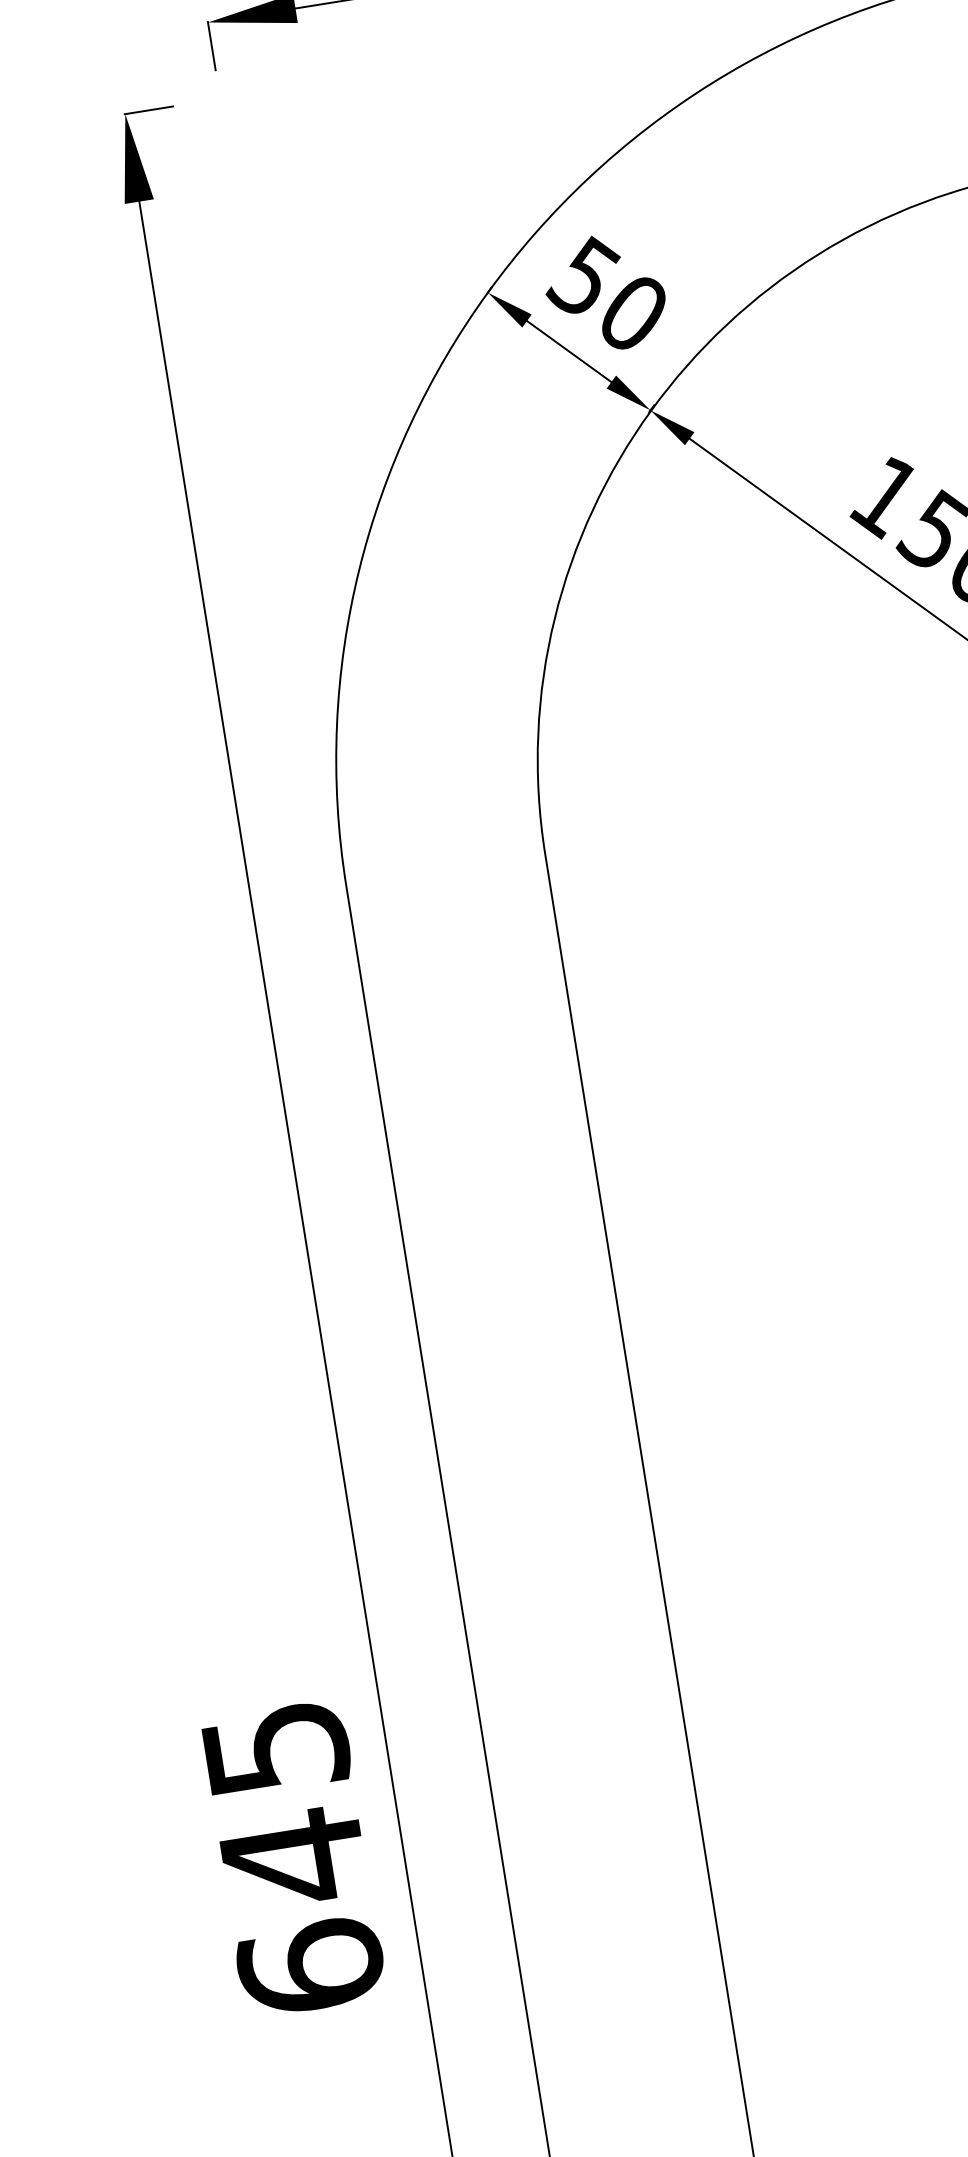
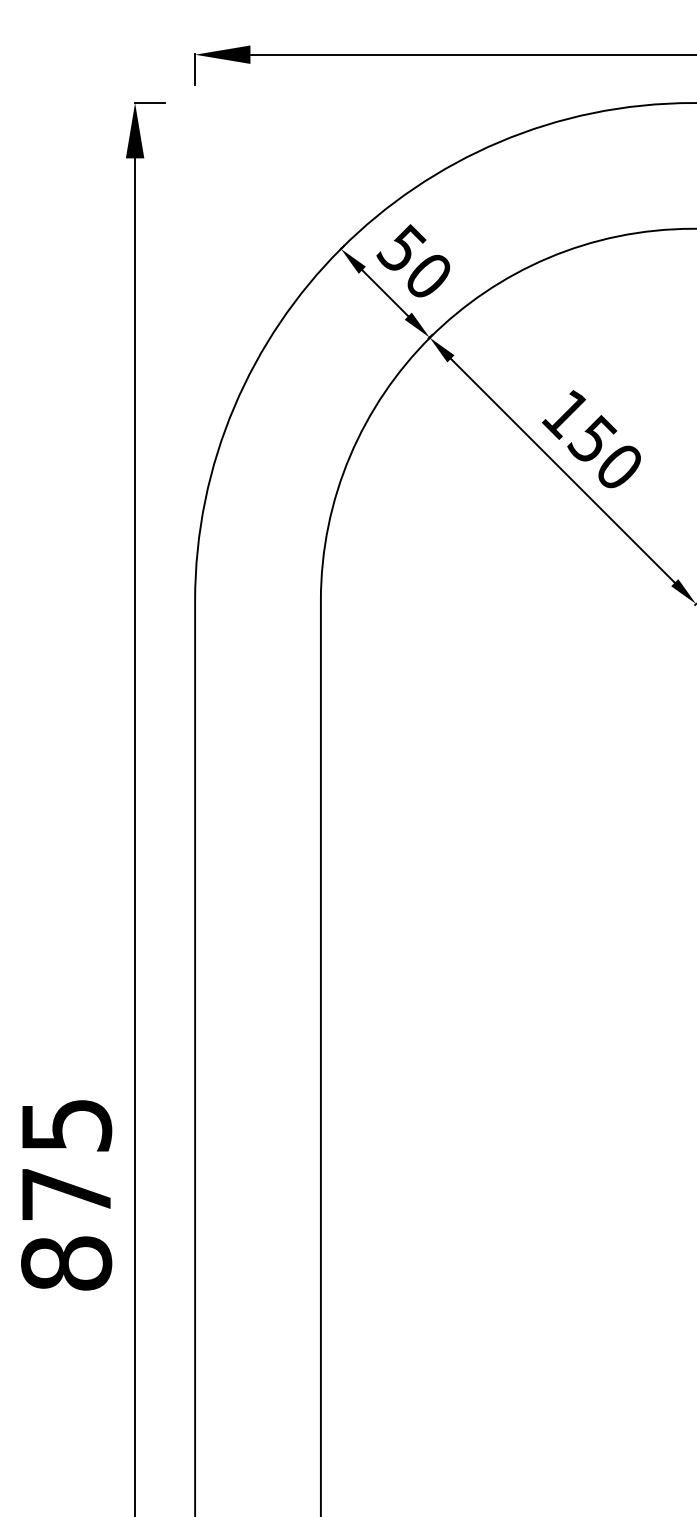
text: (301, 1911) -> (66, 1228), 645 -> 875

